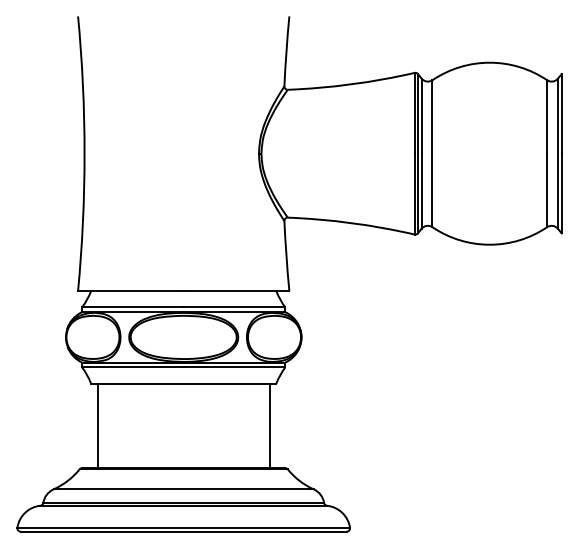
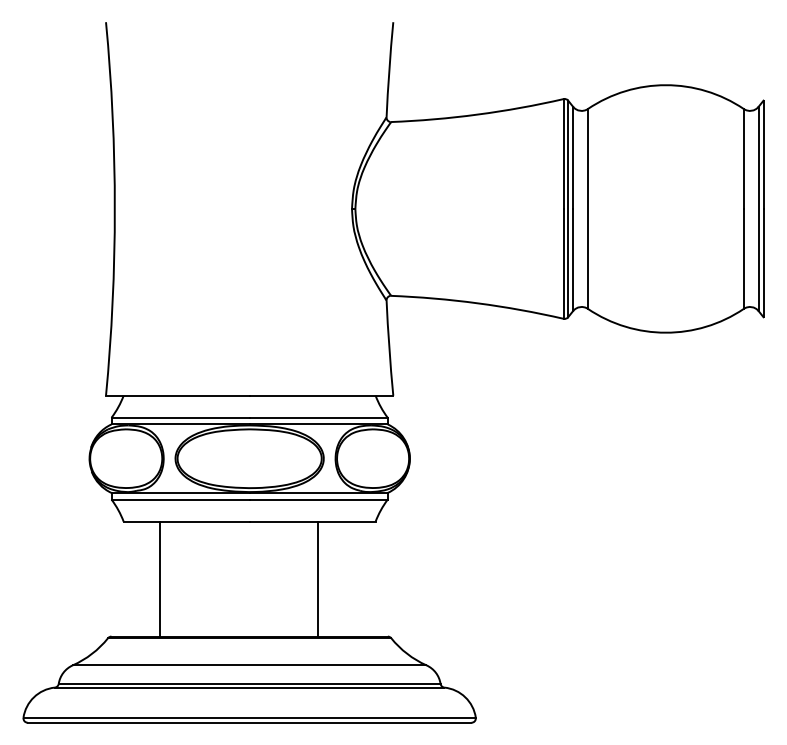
line: (97, 425) -> (159, 578), moved
line: (269, 425) -> (317, 578), moved

